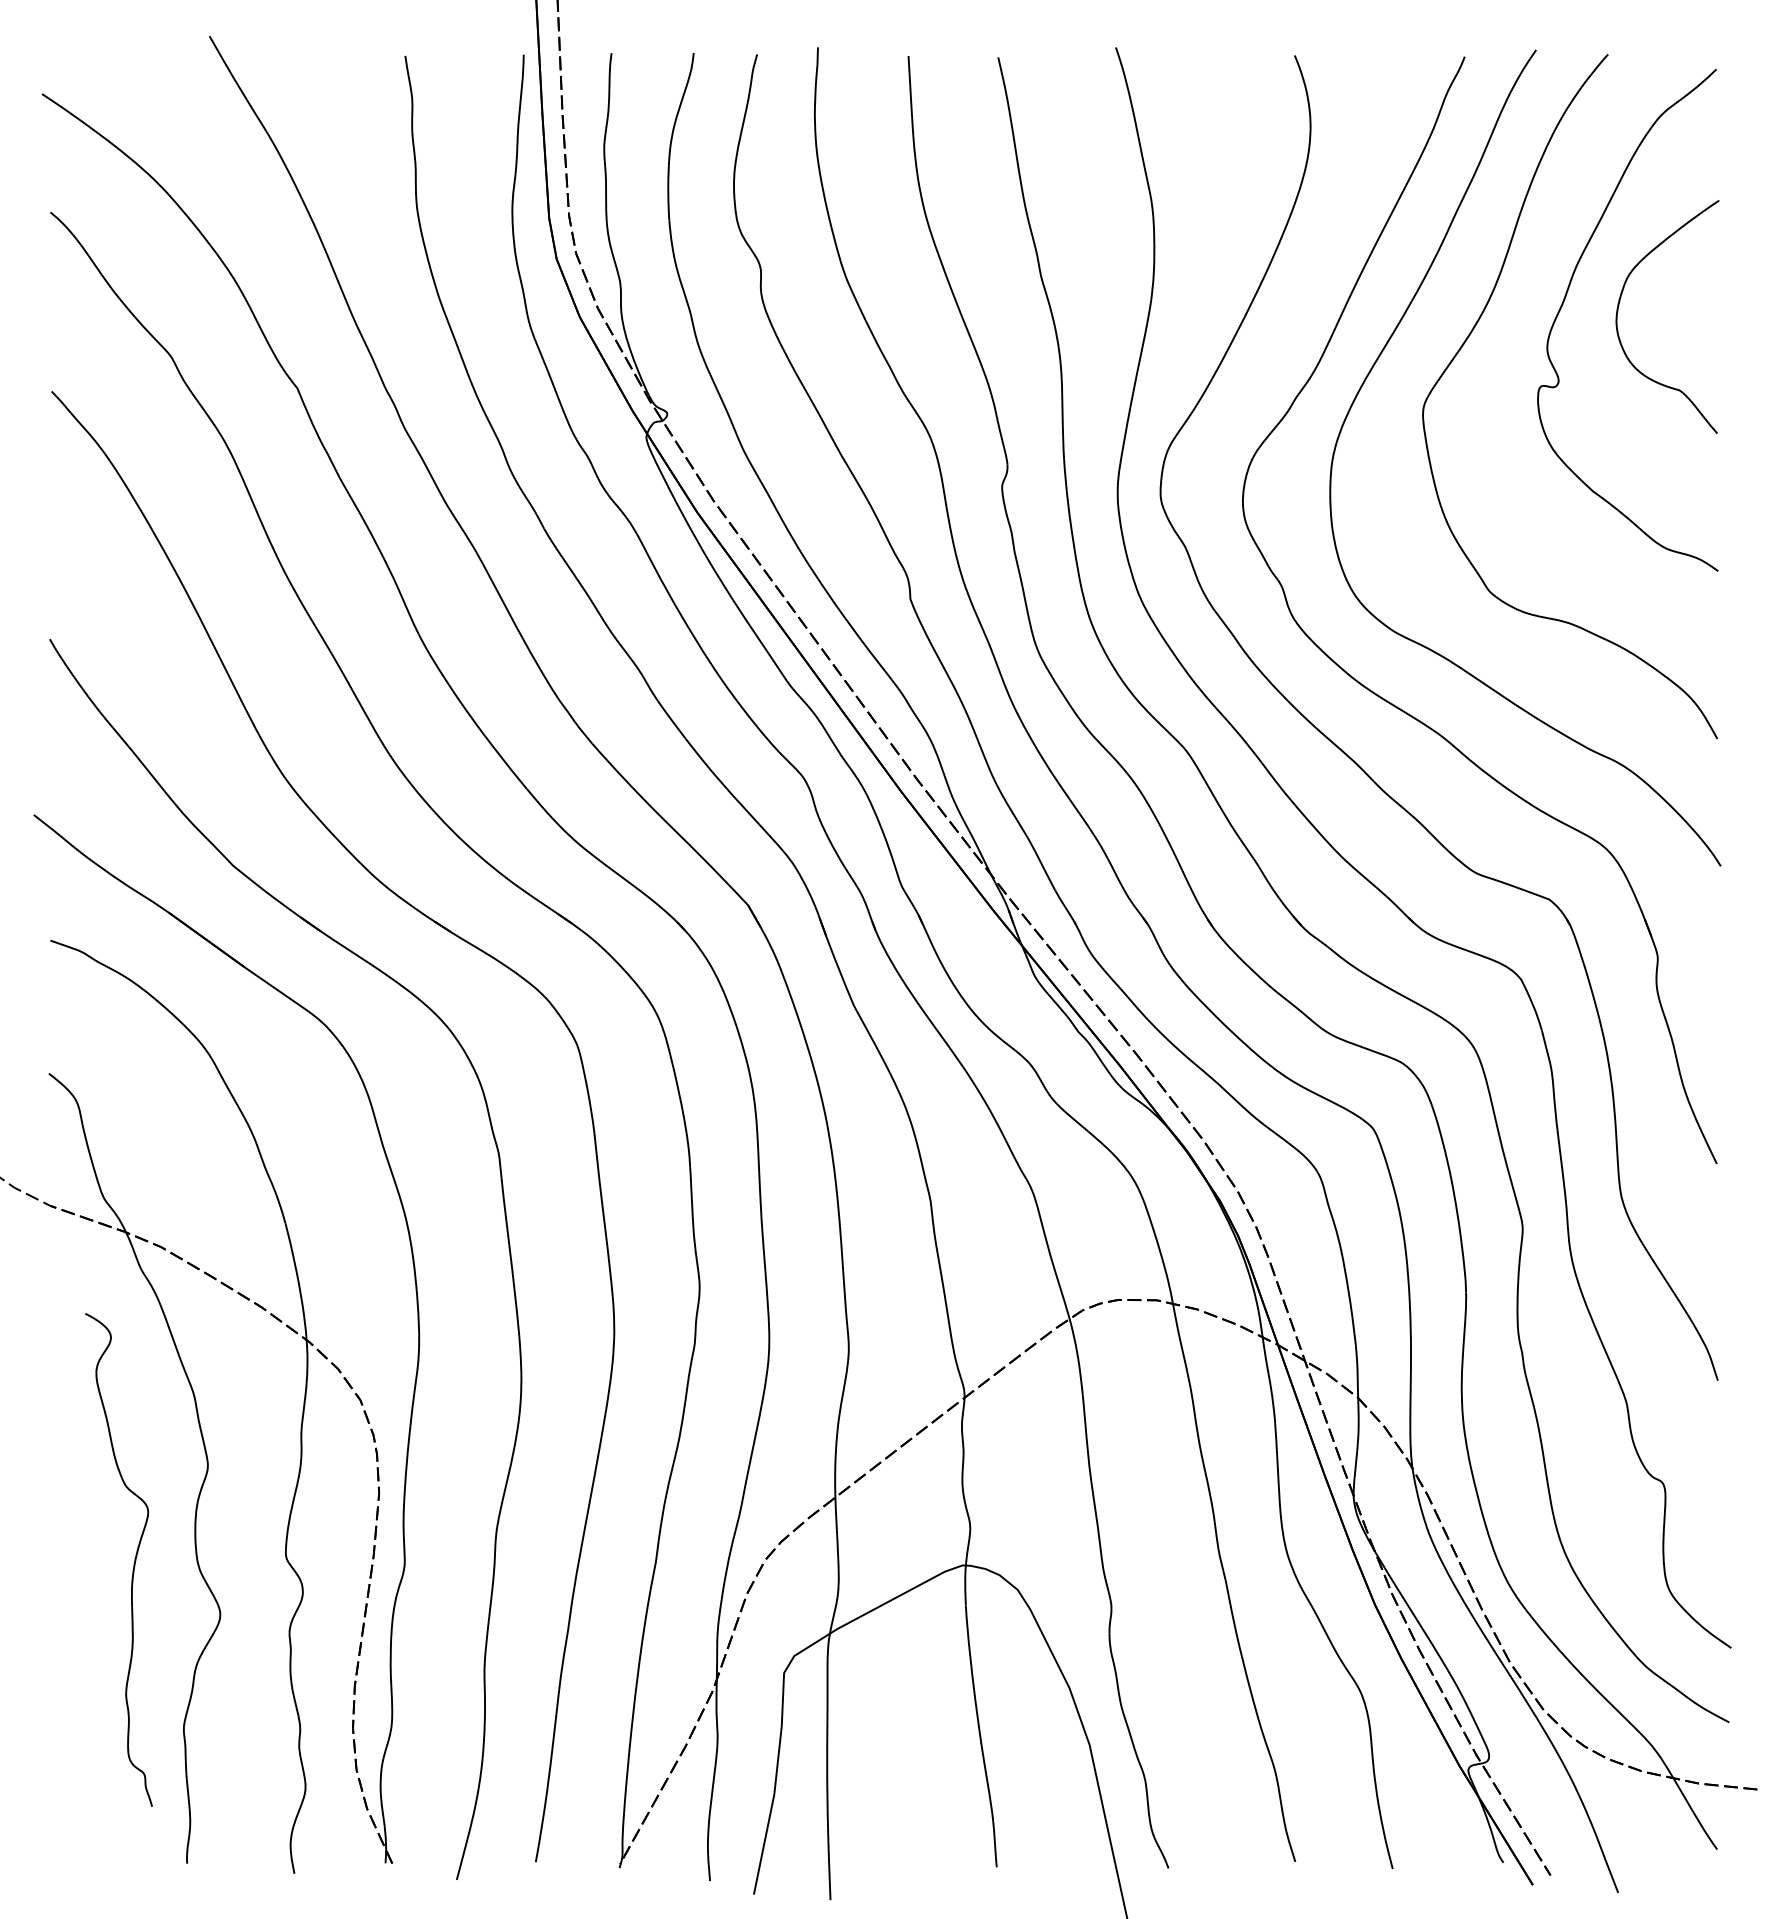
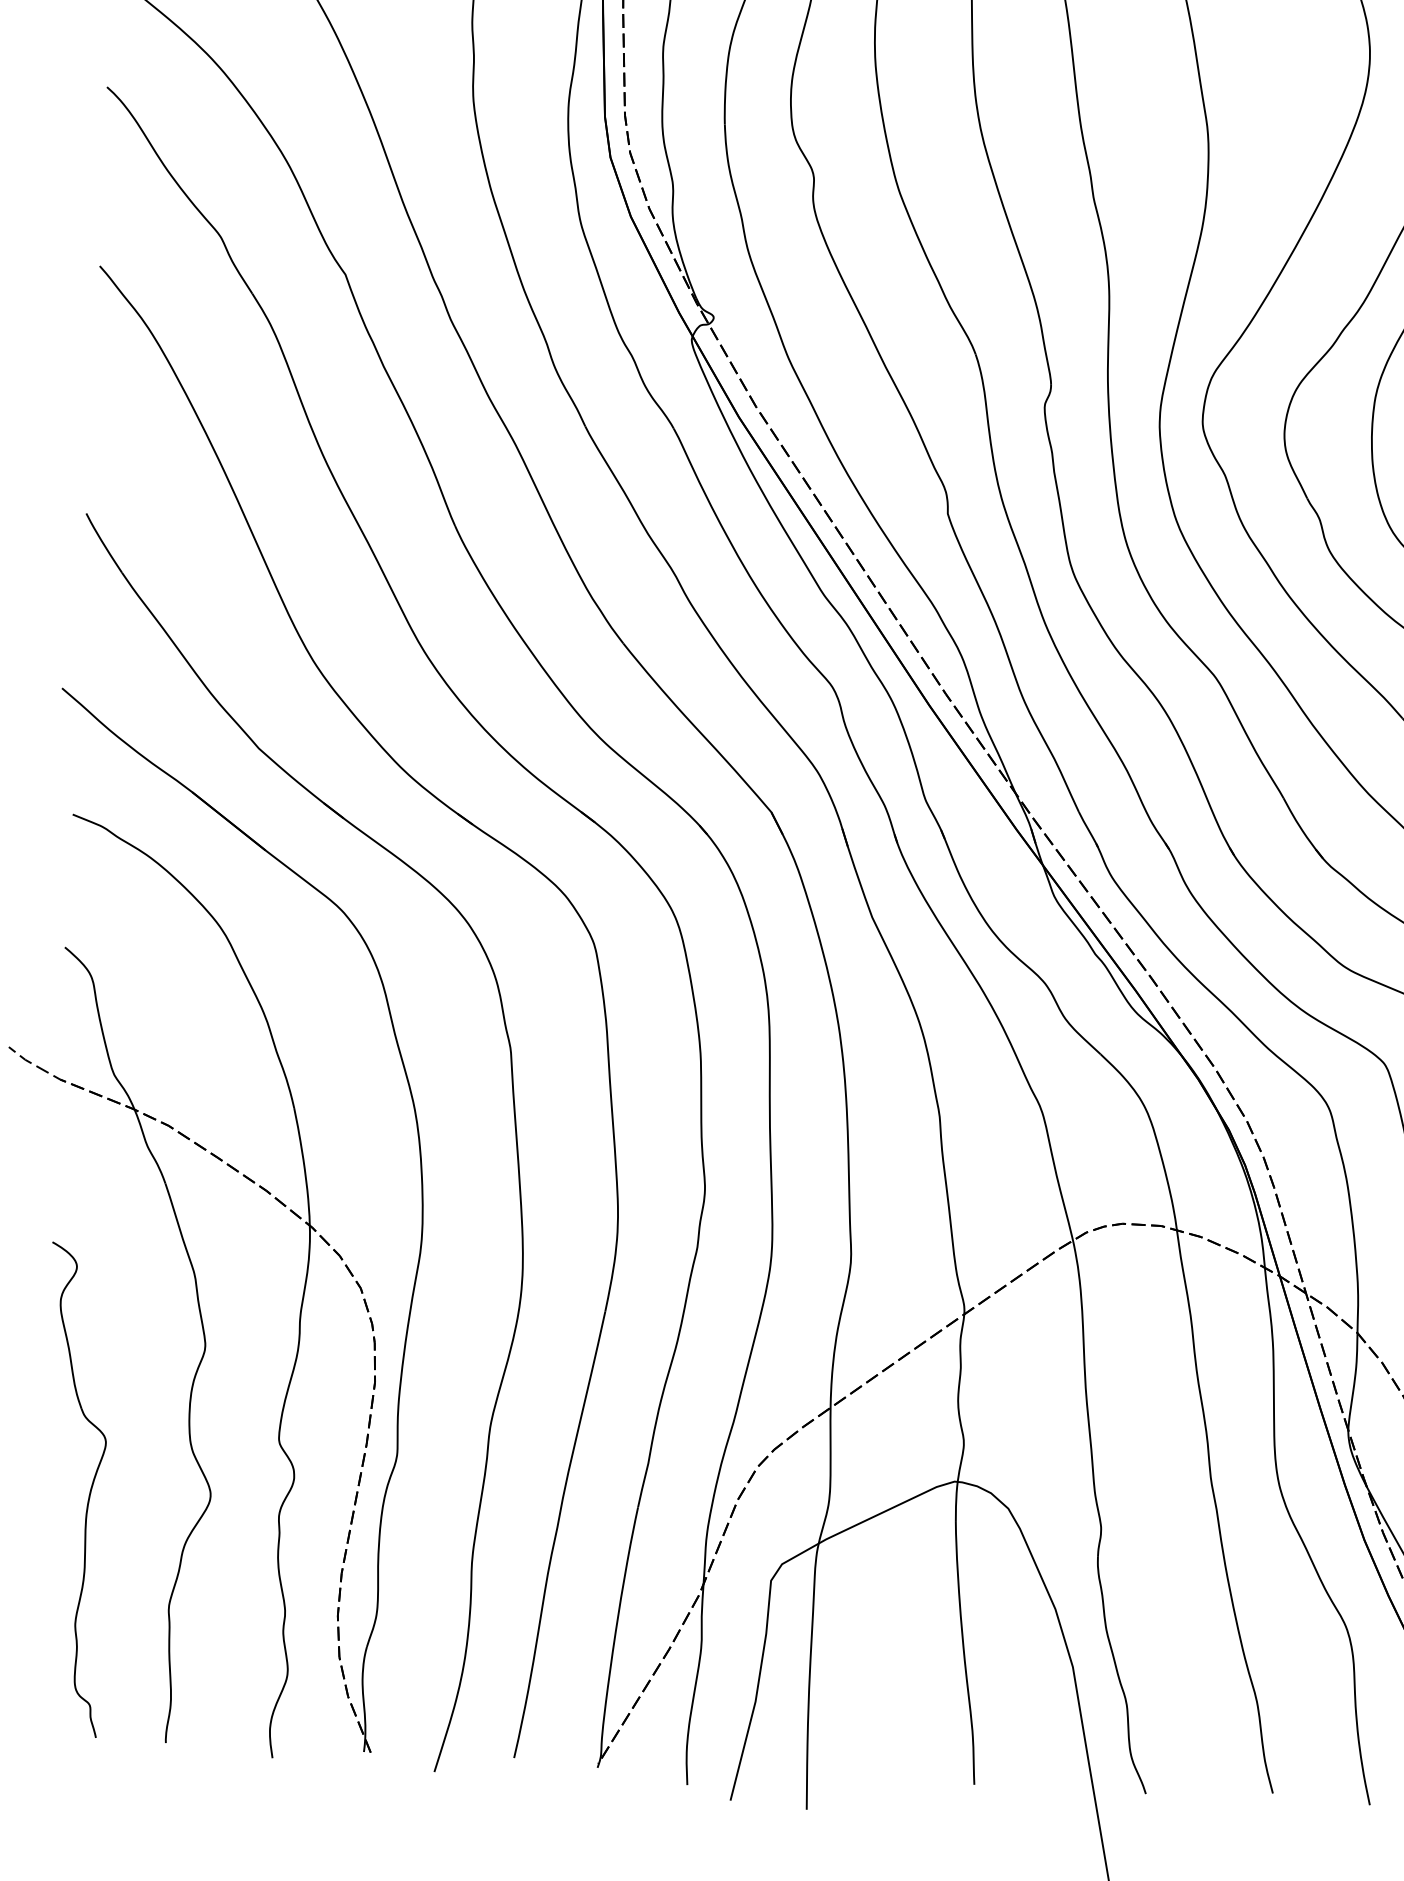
part: (133, 1563) -> (88, 1493), moved

